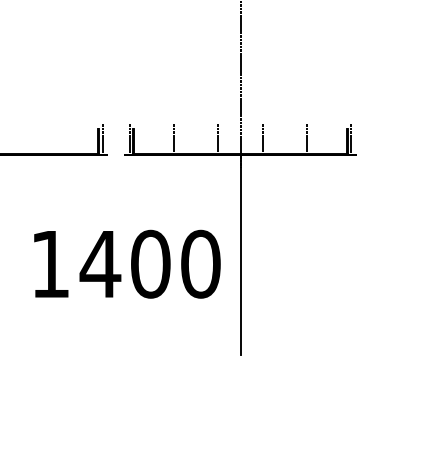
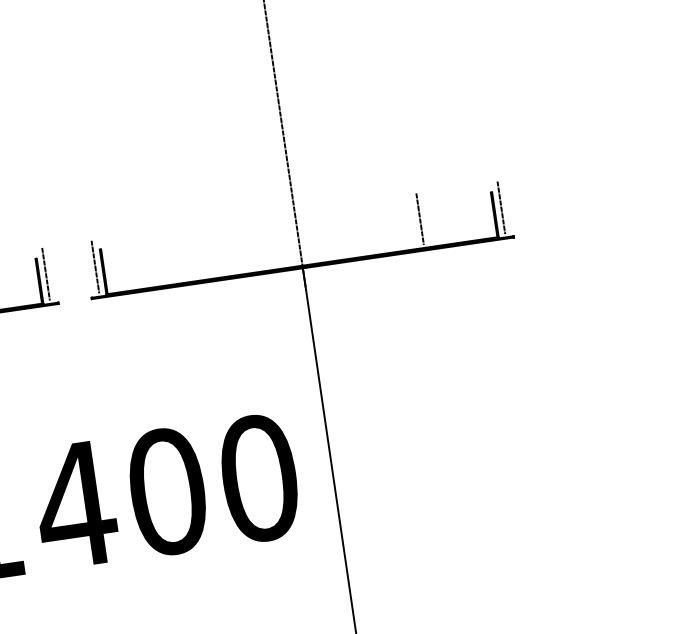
line: (173, 138) -> (175, 255), removed
line: (218, 138) -> (258, 243), removed
line: (262, 138) -> (338, 231), removed

